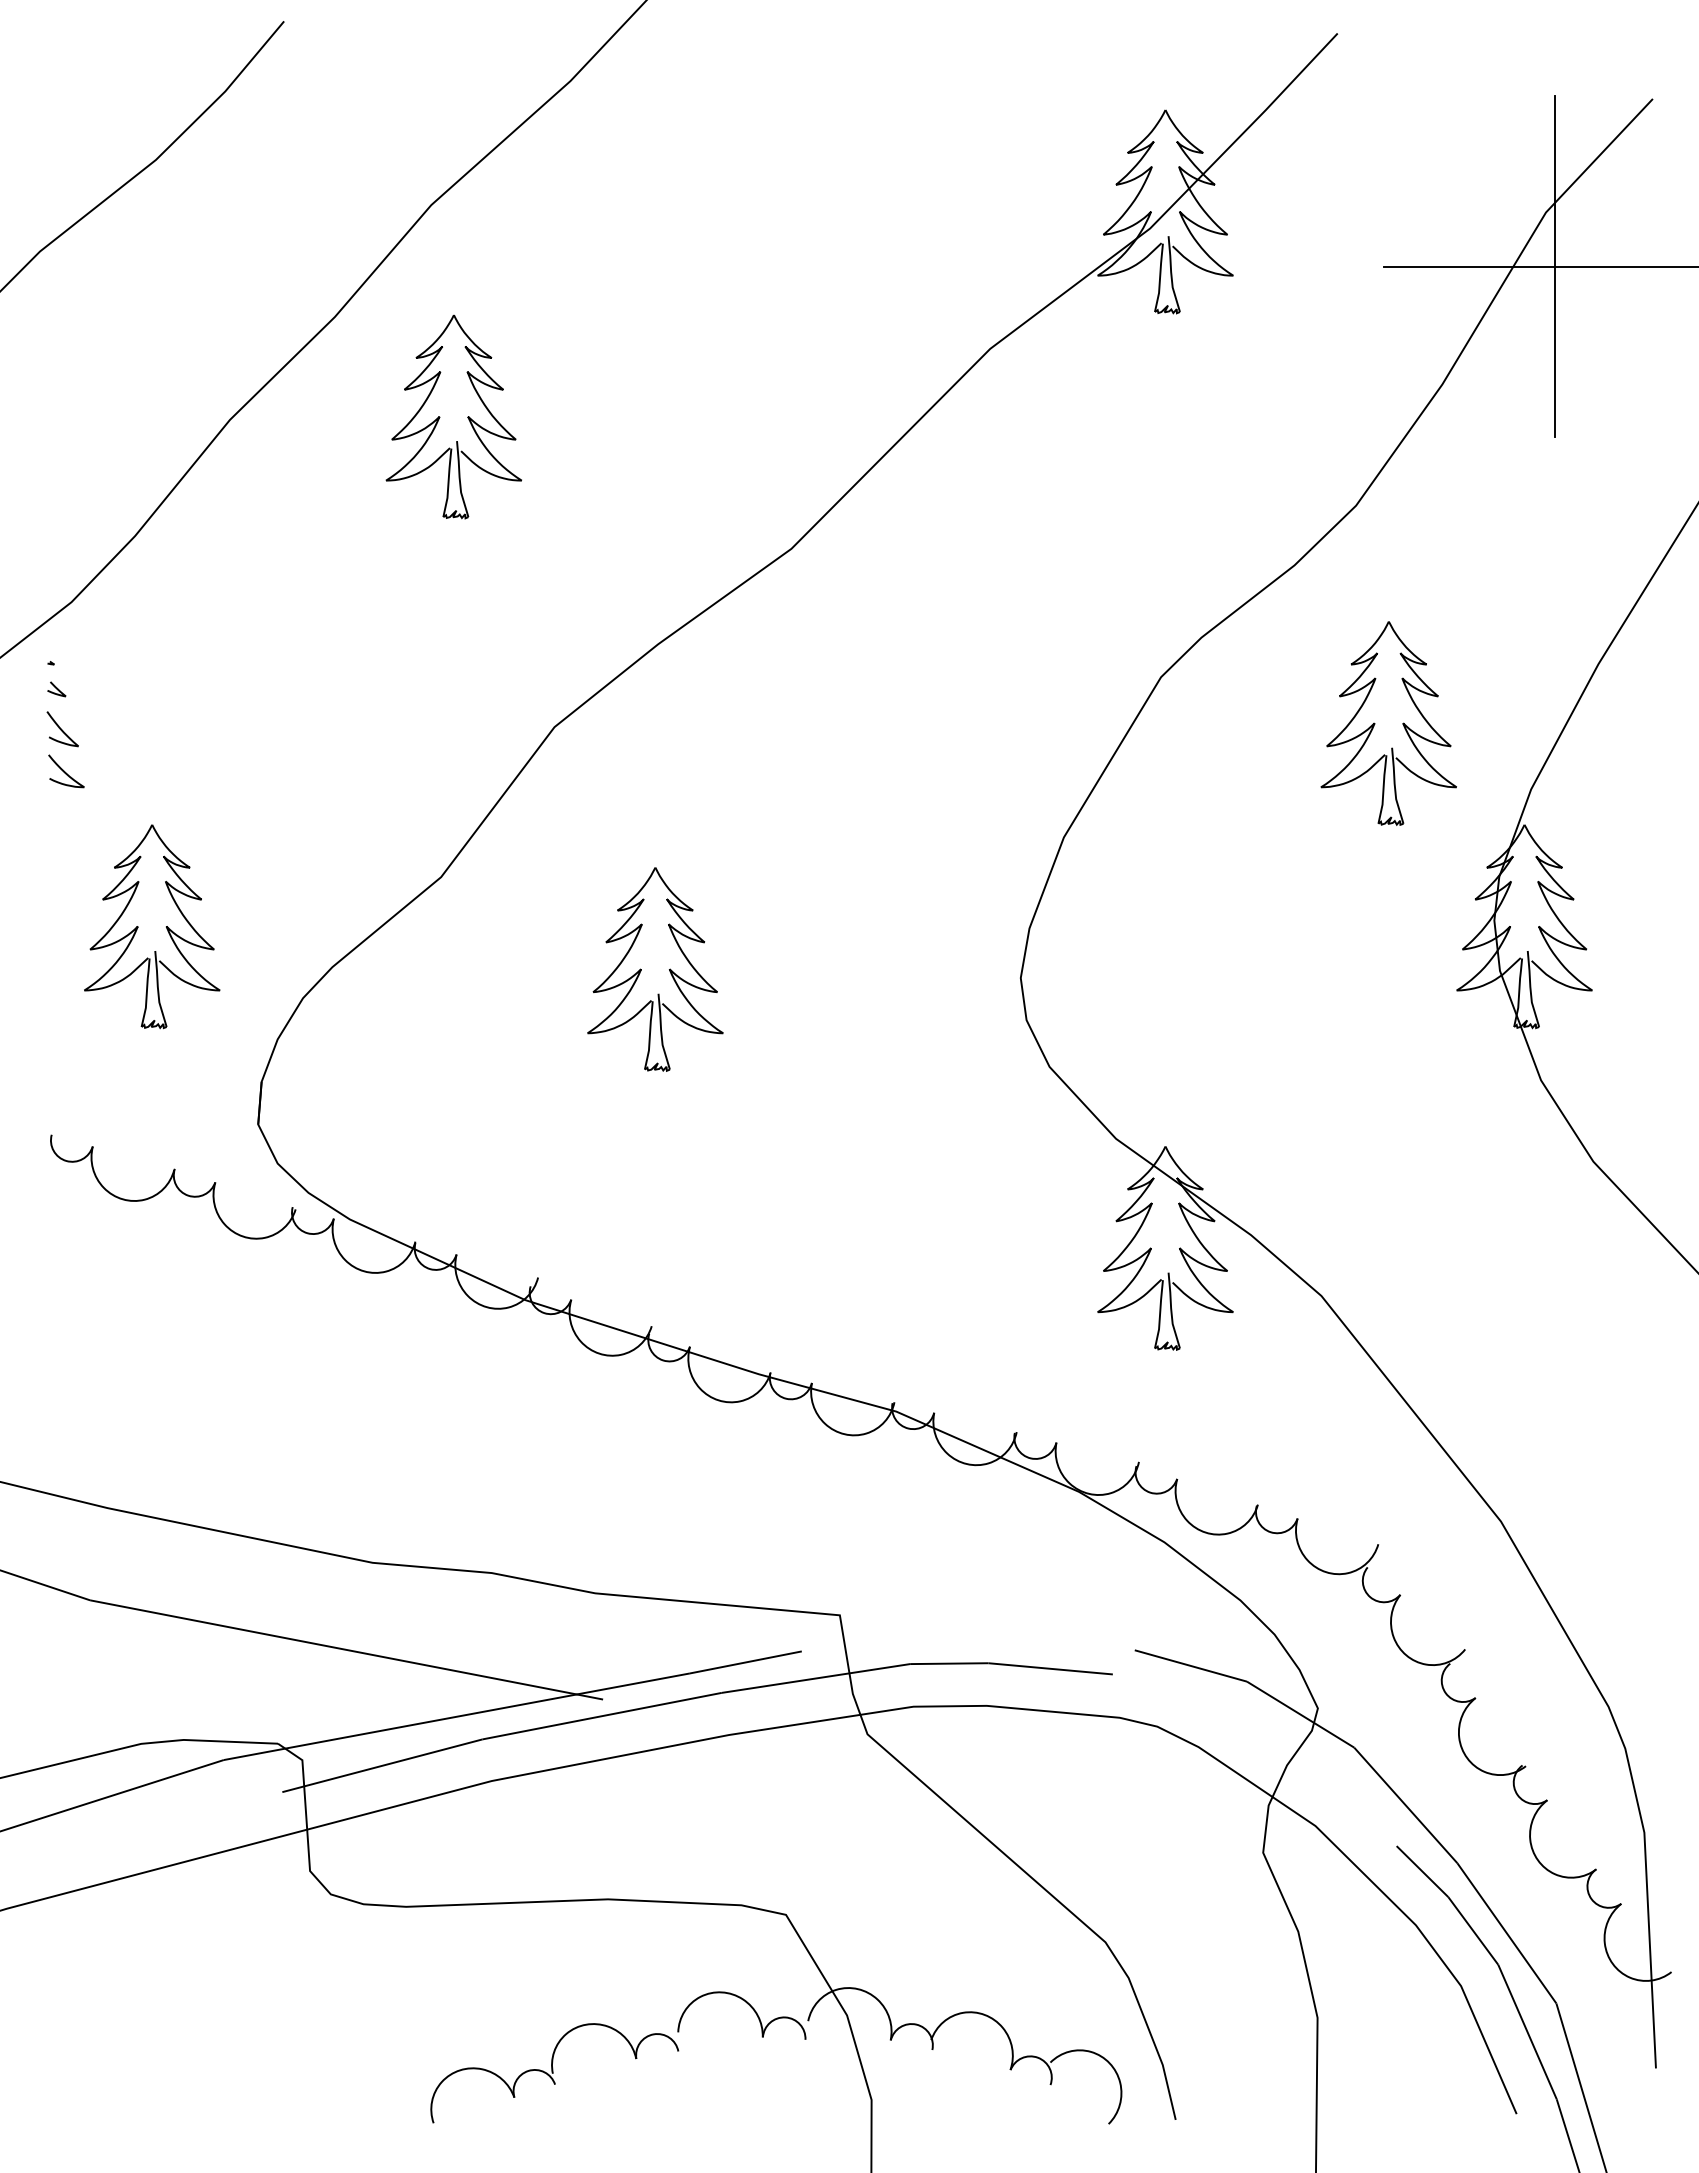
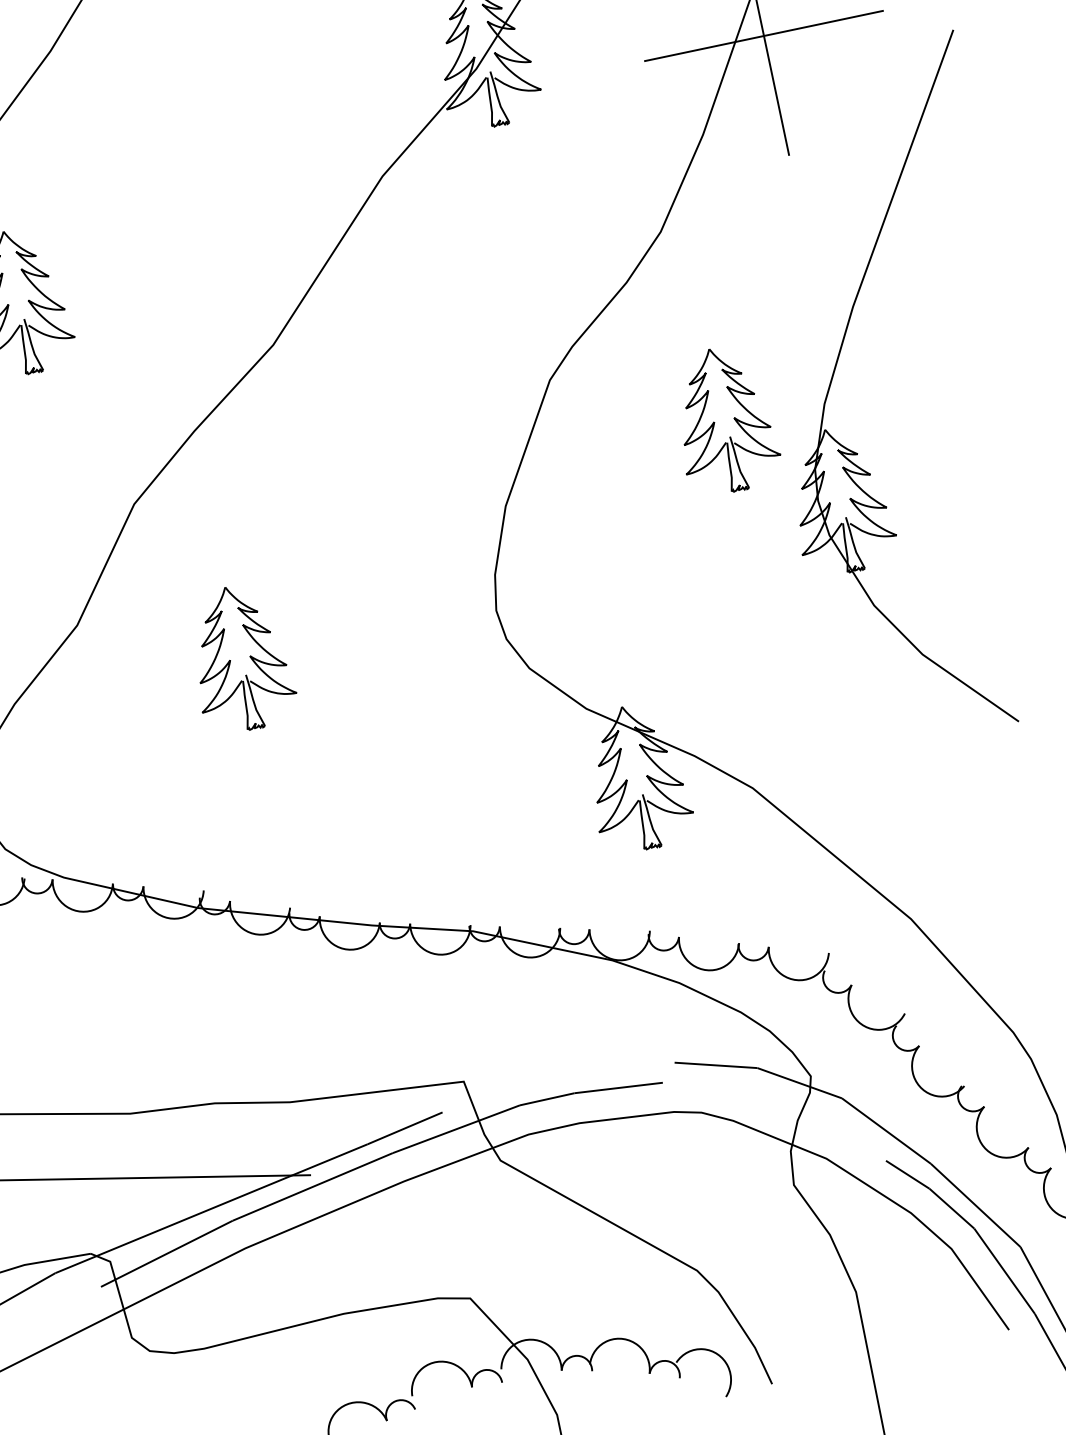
part: (1375, 723) -> (714, 422), moved

